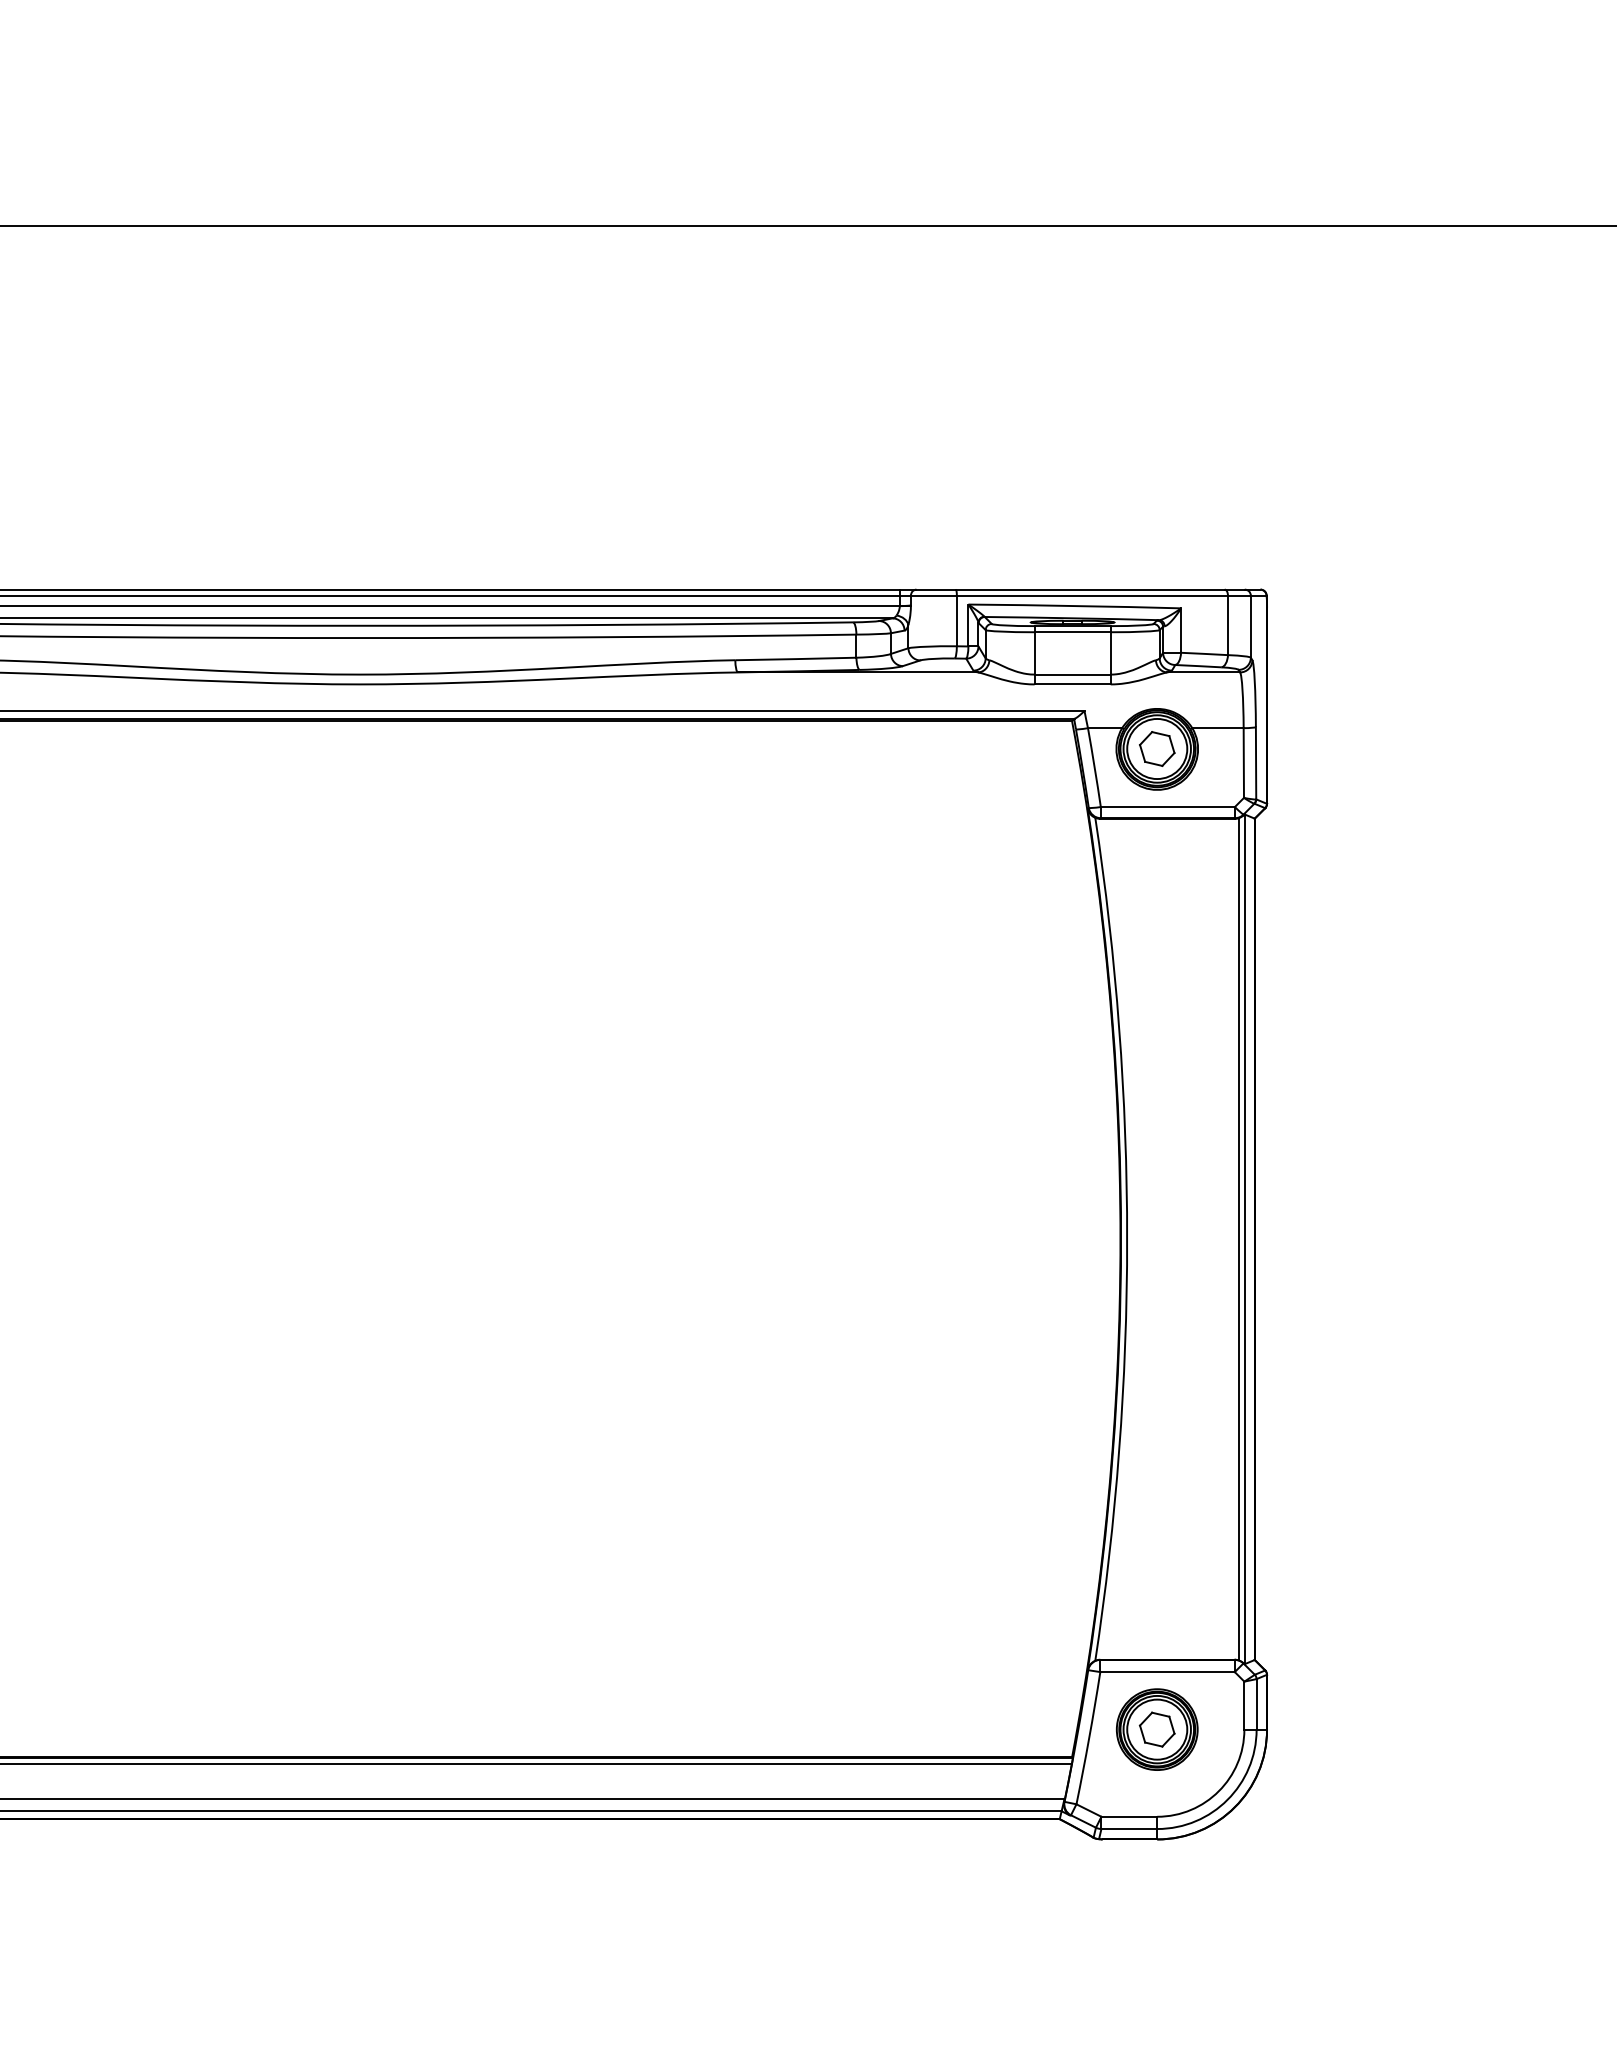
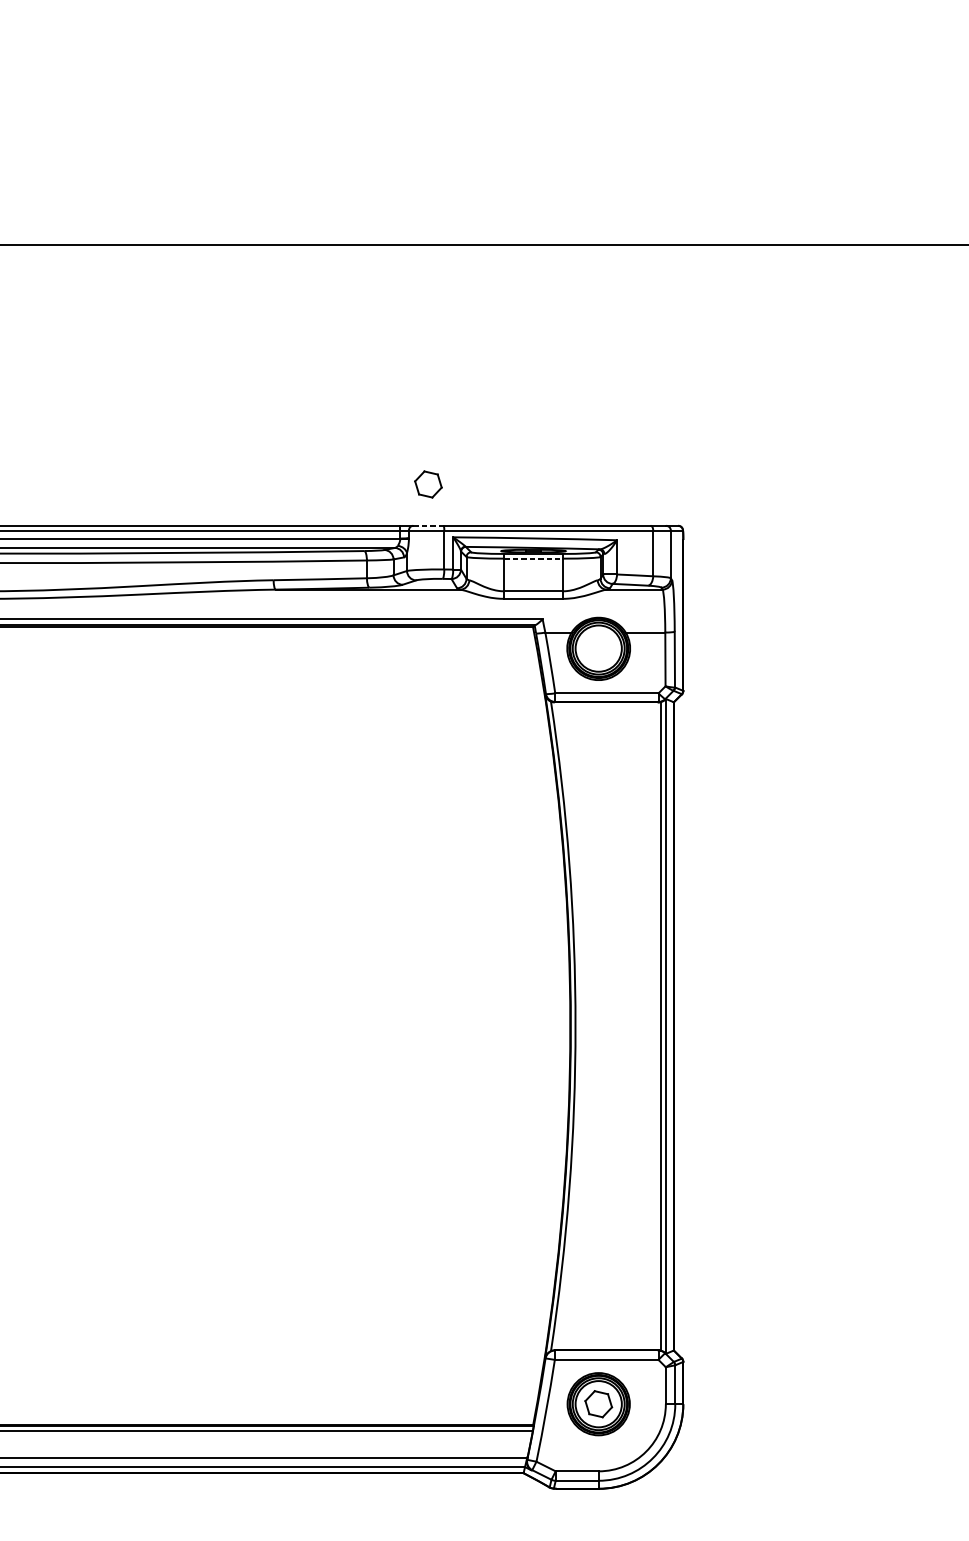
line: (936, 589) -> (428, 525), solid -> dashed
line: (1073, 632) -> (534, 558), solid -> dashed
part: (1157, 748) -> (428, 484), moved

